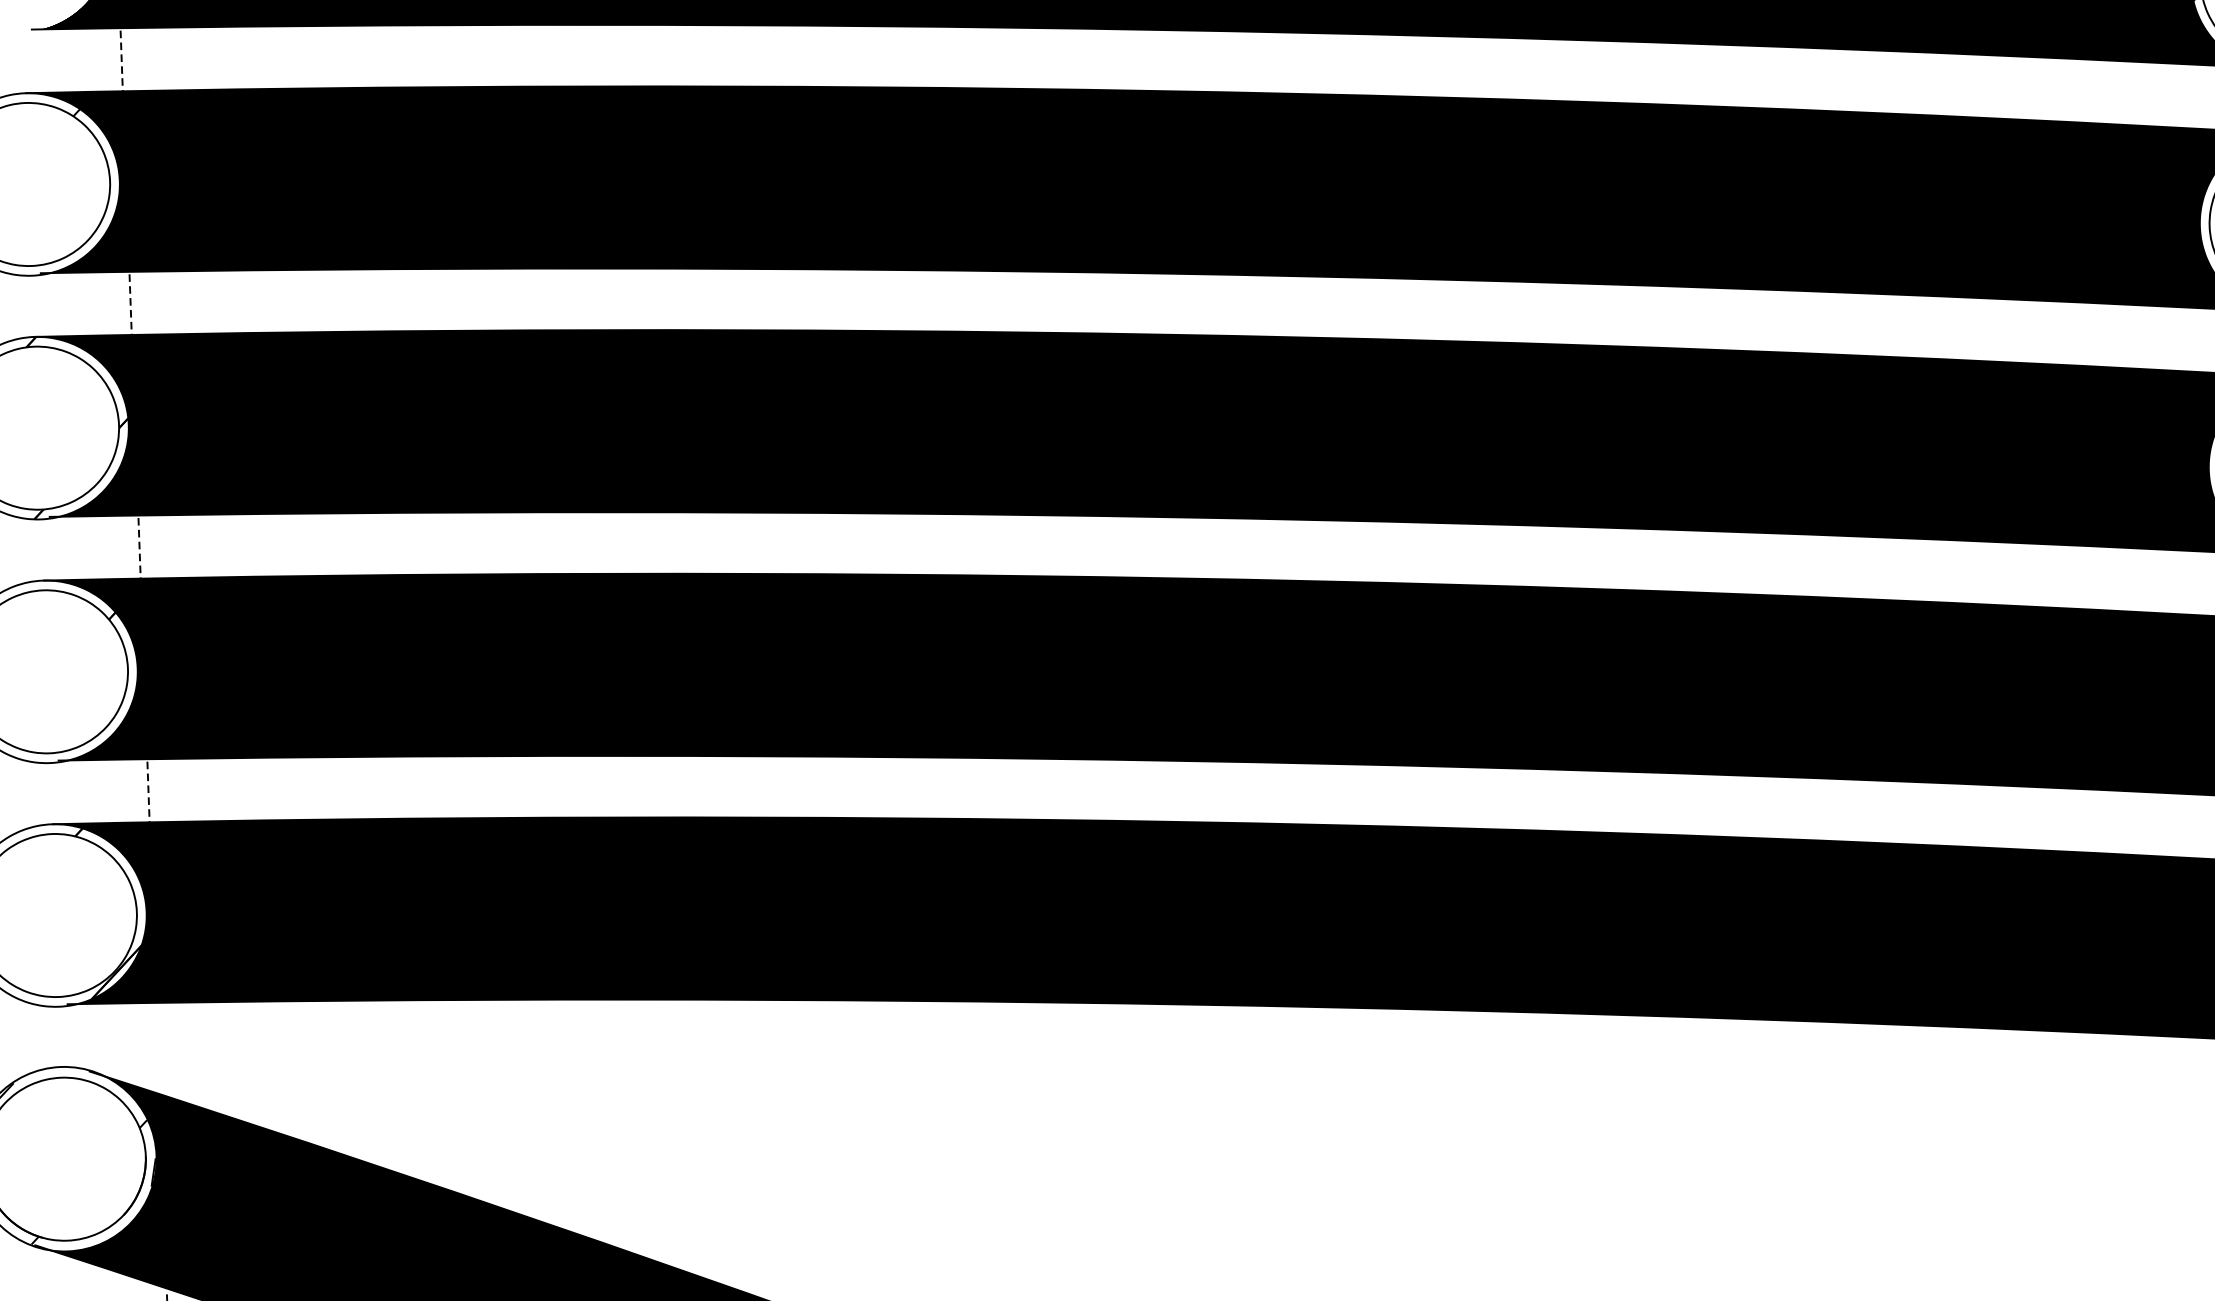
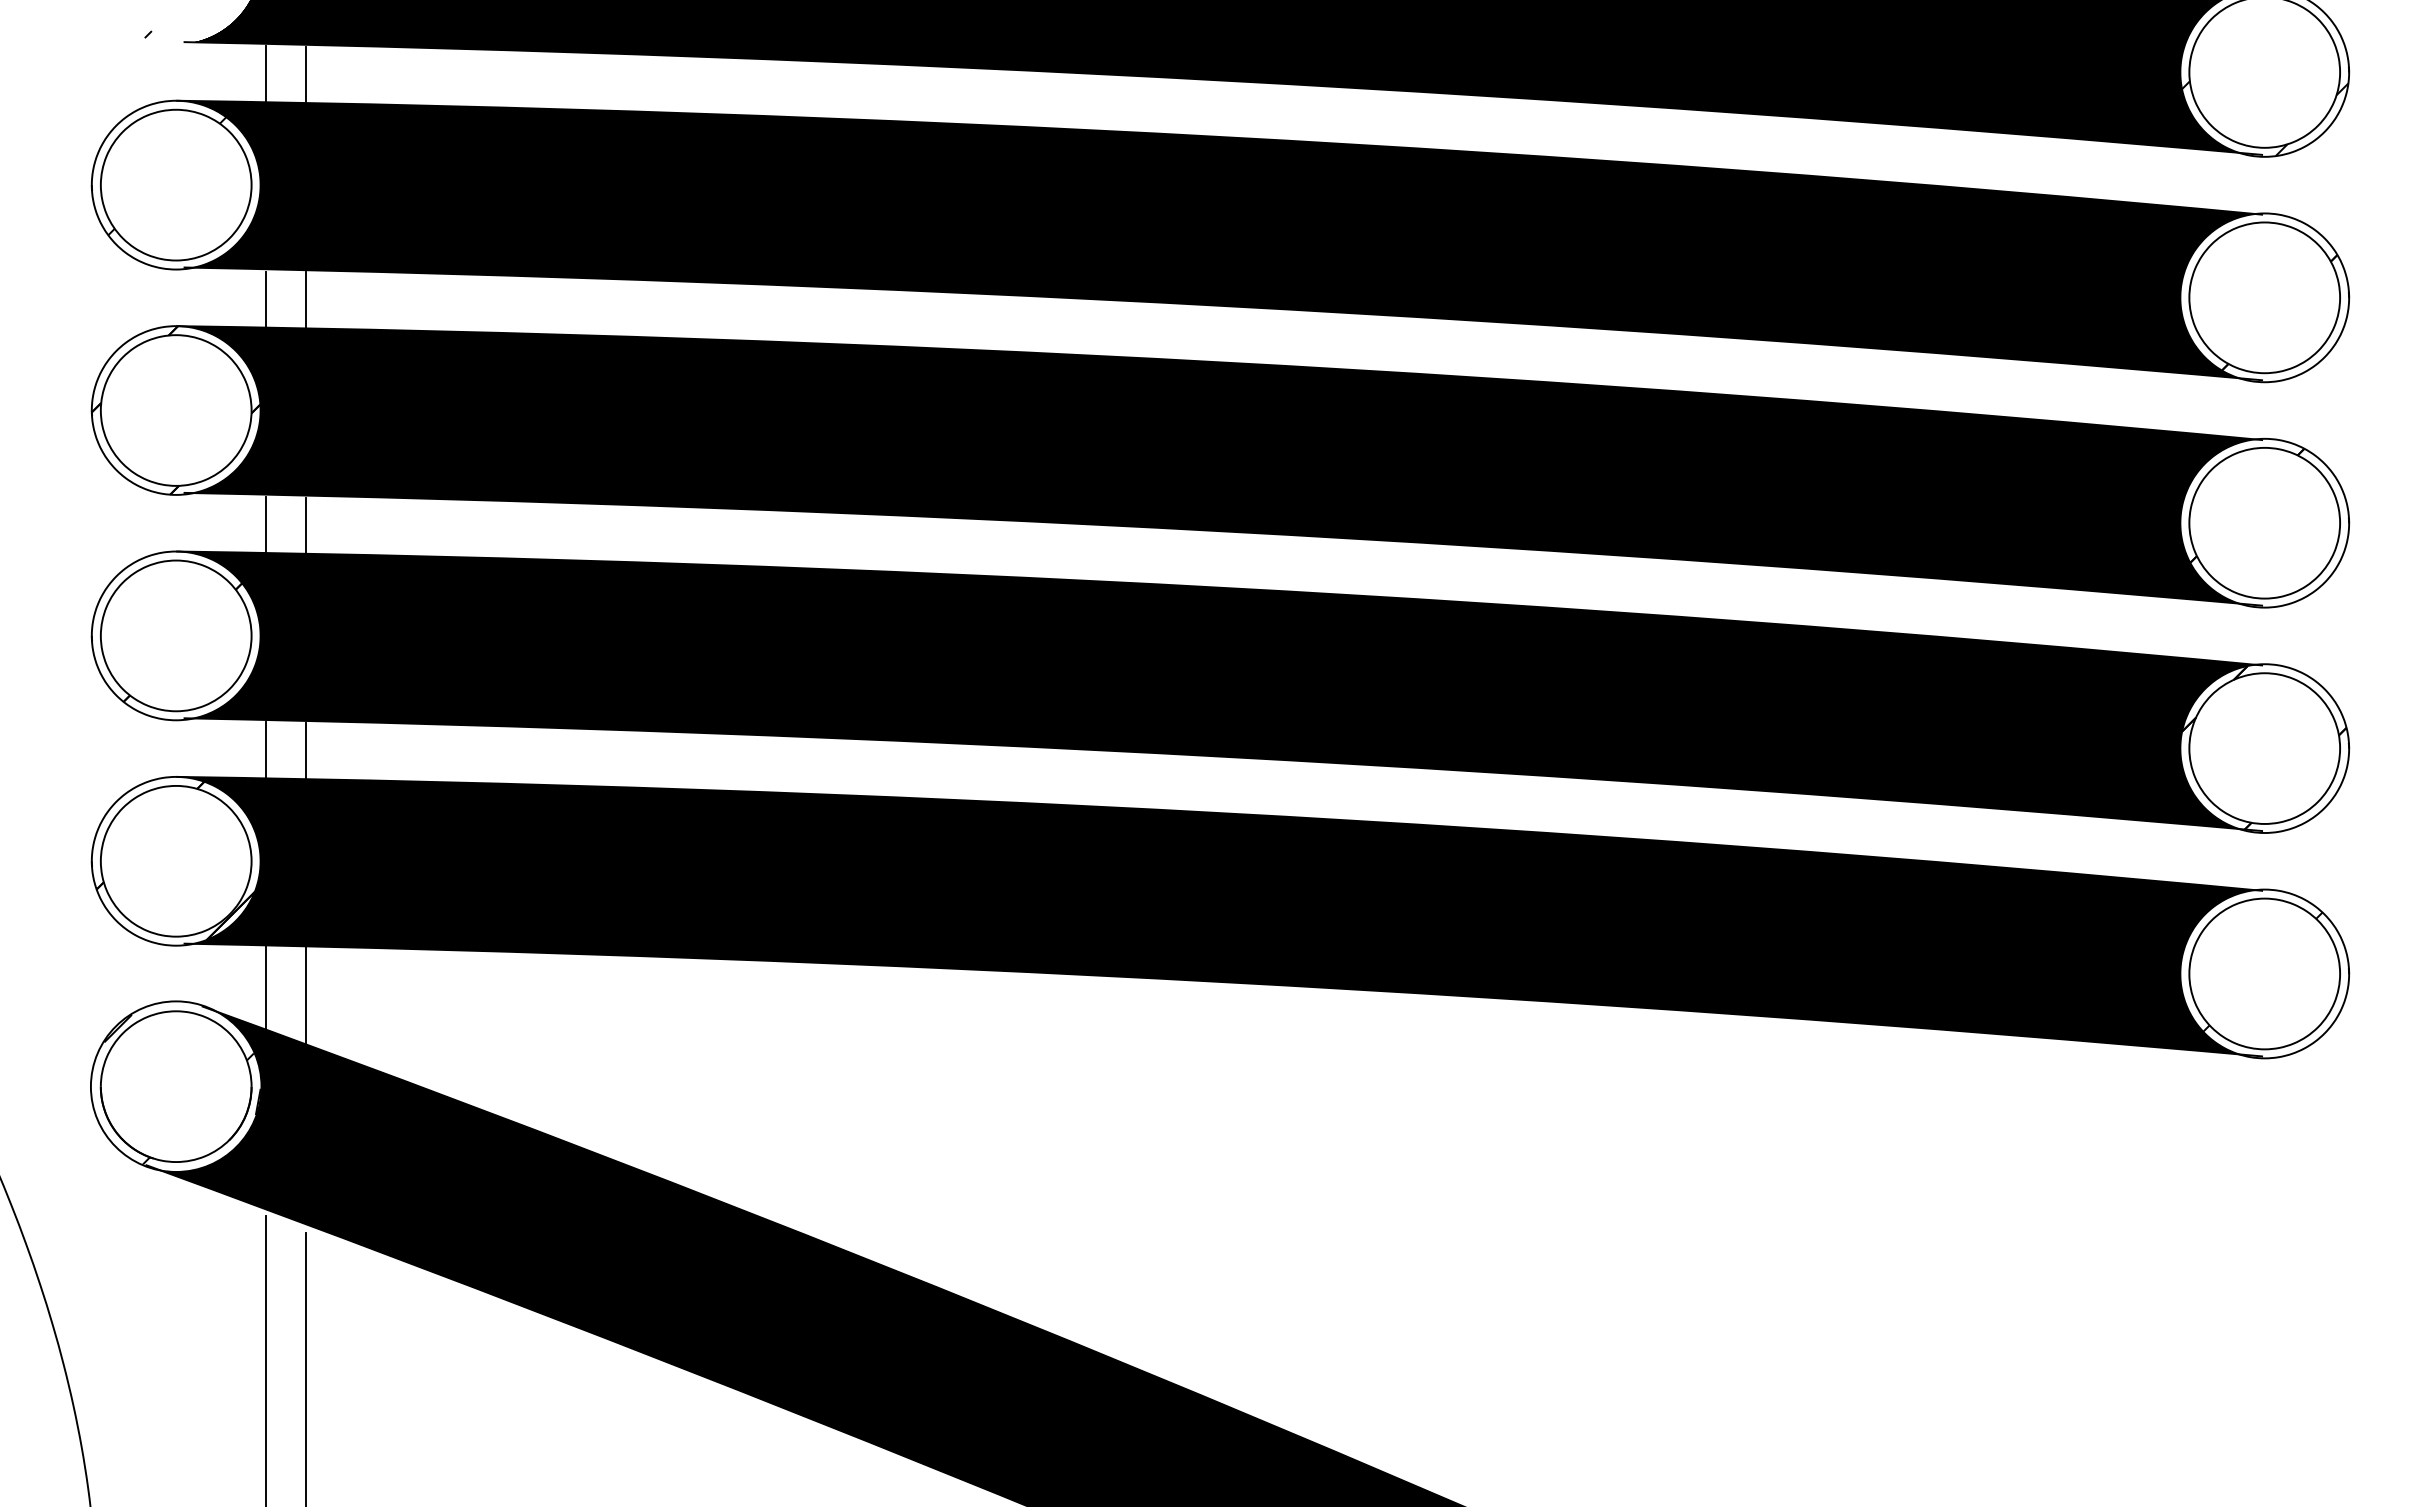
line: (165, 59) -> (306, 74), added
line: (121, 61) -> (266, 74), dashed -> solid
line: (174, 304) -> (306, 300), added
line: (130, 305) -> (266, 300), dashed -> solid
line: (182, 547) -> (306, 525), added
line: (139, 548) -> (266, 525), dashed -> solid
line: (191, 790) -> (306, 750), added
line: (148, 792) -> (266, 750), dashed -> solid
line: (158, 1048) -> (266, 987), added
line: (201, 1055) -> (306, 995), added

